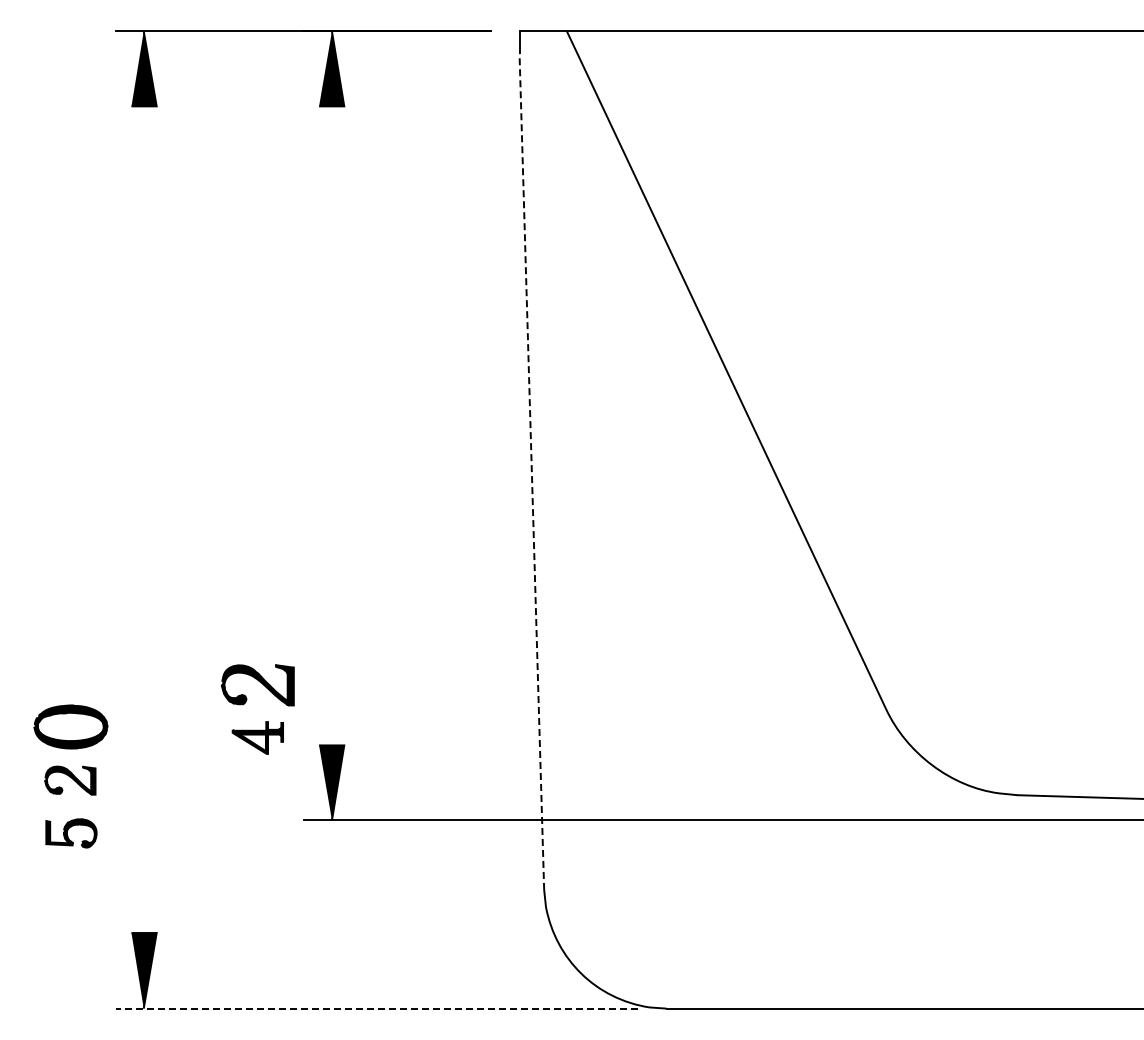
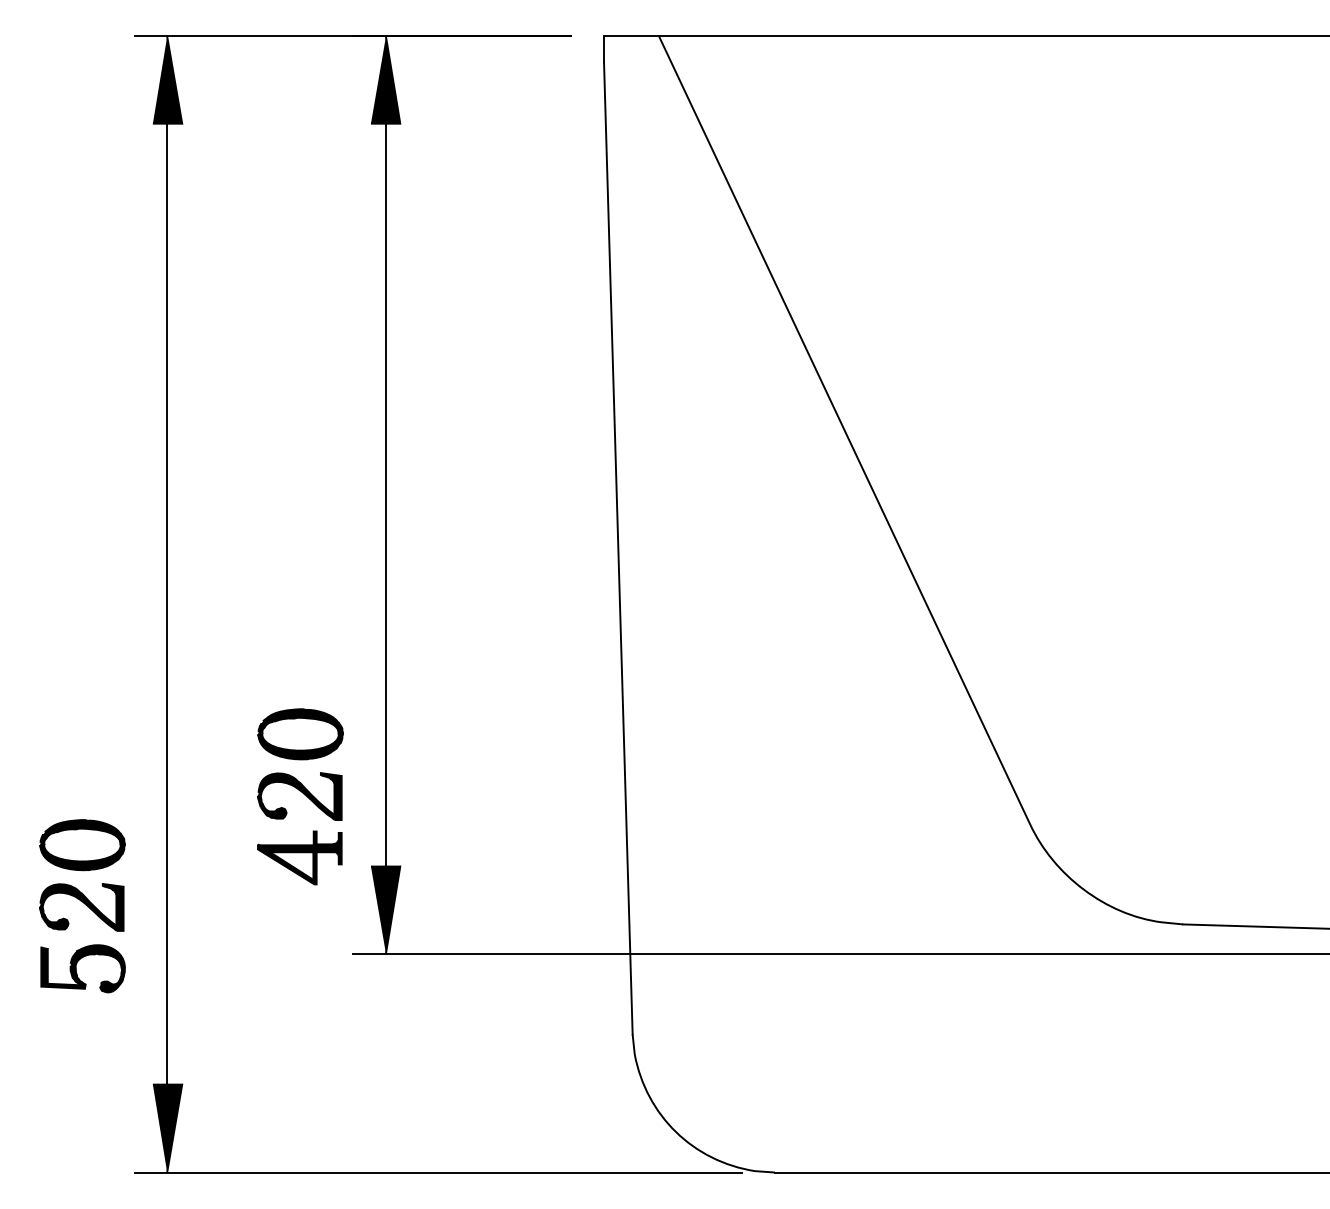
line: (331, 425) -> (385, 494), added
line: (531, 471) -> (617, 548), dashed -> solid
line: (143, 519) -> (166, 603), added
part: (258, 631) -> (300, 734), added
part: (257, 737) -> (299, 857), size x1.43
part: (70, 780) -> (82, 907), size x1.43
part: (71, 833) -> (83, 968), size x1.43
line: (376, 1008) -> (437, 1172), dashed -> solid

